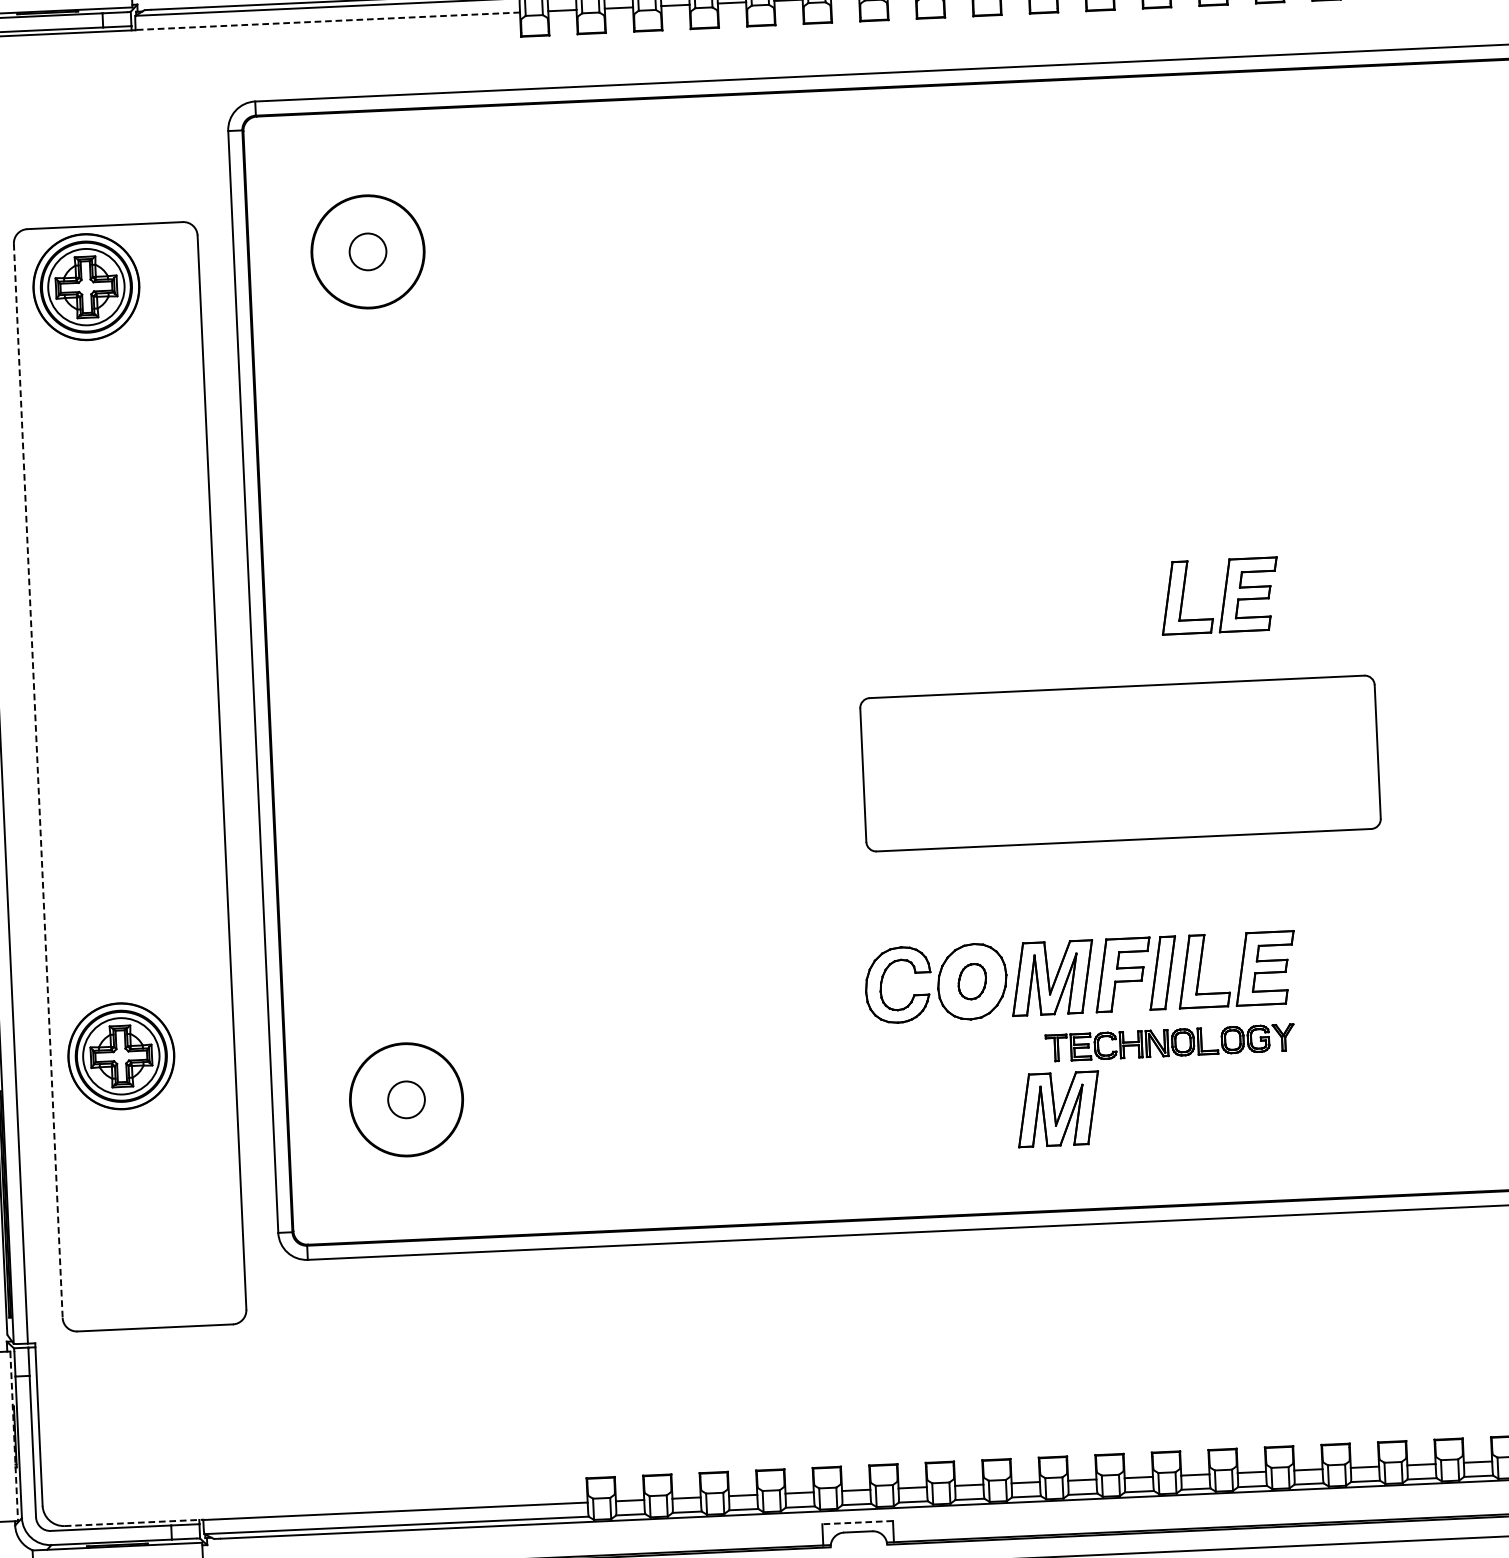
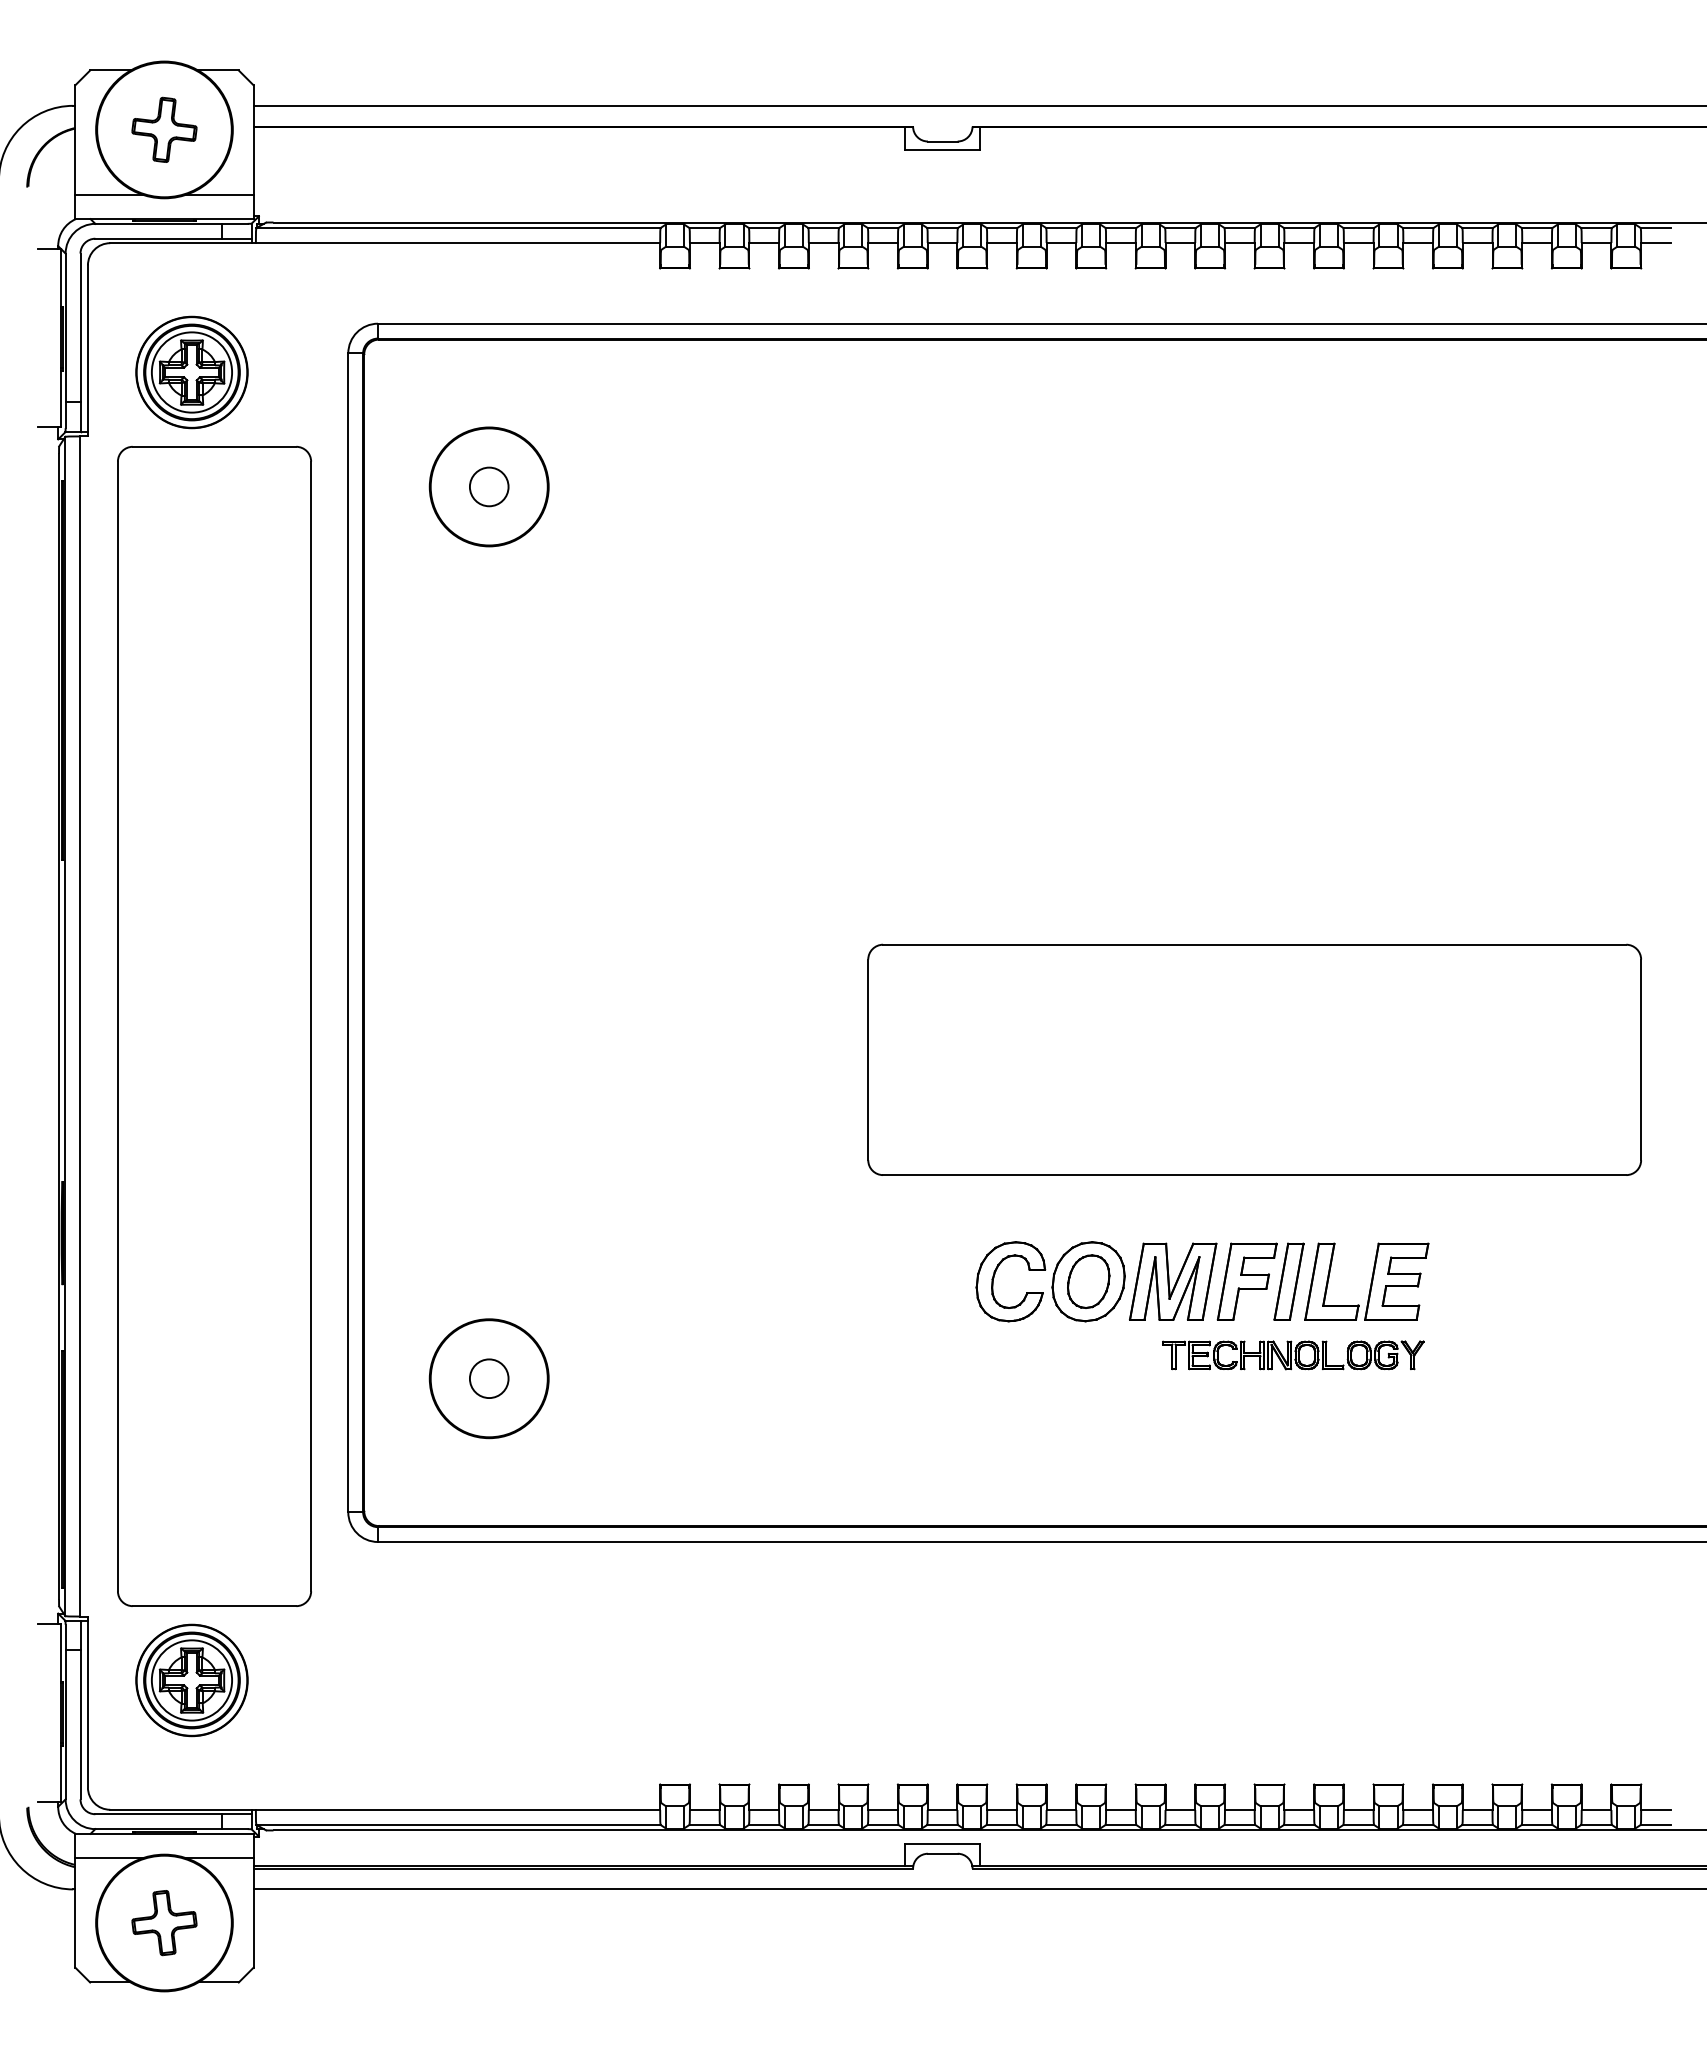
line: (327, 20) -> (457, 242), dashed -> solid
part: (85, 287) -> (191, 372), moved
part: (1219, 595) -> (1366, 888), removed
part: (1120, 763) -> (1254, 1059), size x1.43
line: (37, 780) -> (117, 1026), dashed -> solid
part: (972, 981) -> (1088, 1281), size x1.43
part: (120, 1056) -> (191, 1680), moved
part: (1058, 1109) -> (1173, 1419), removed
line: (14, 1436) -> (61, 1713), dashed -> solid
line: (134, 1522) -> (183, 1809), dashed -> solid
line: (857, 1522) -> (942, 1843), dashed -> solid

